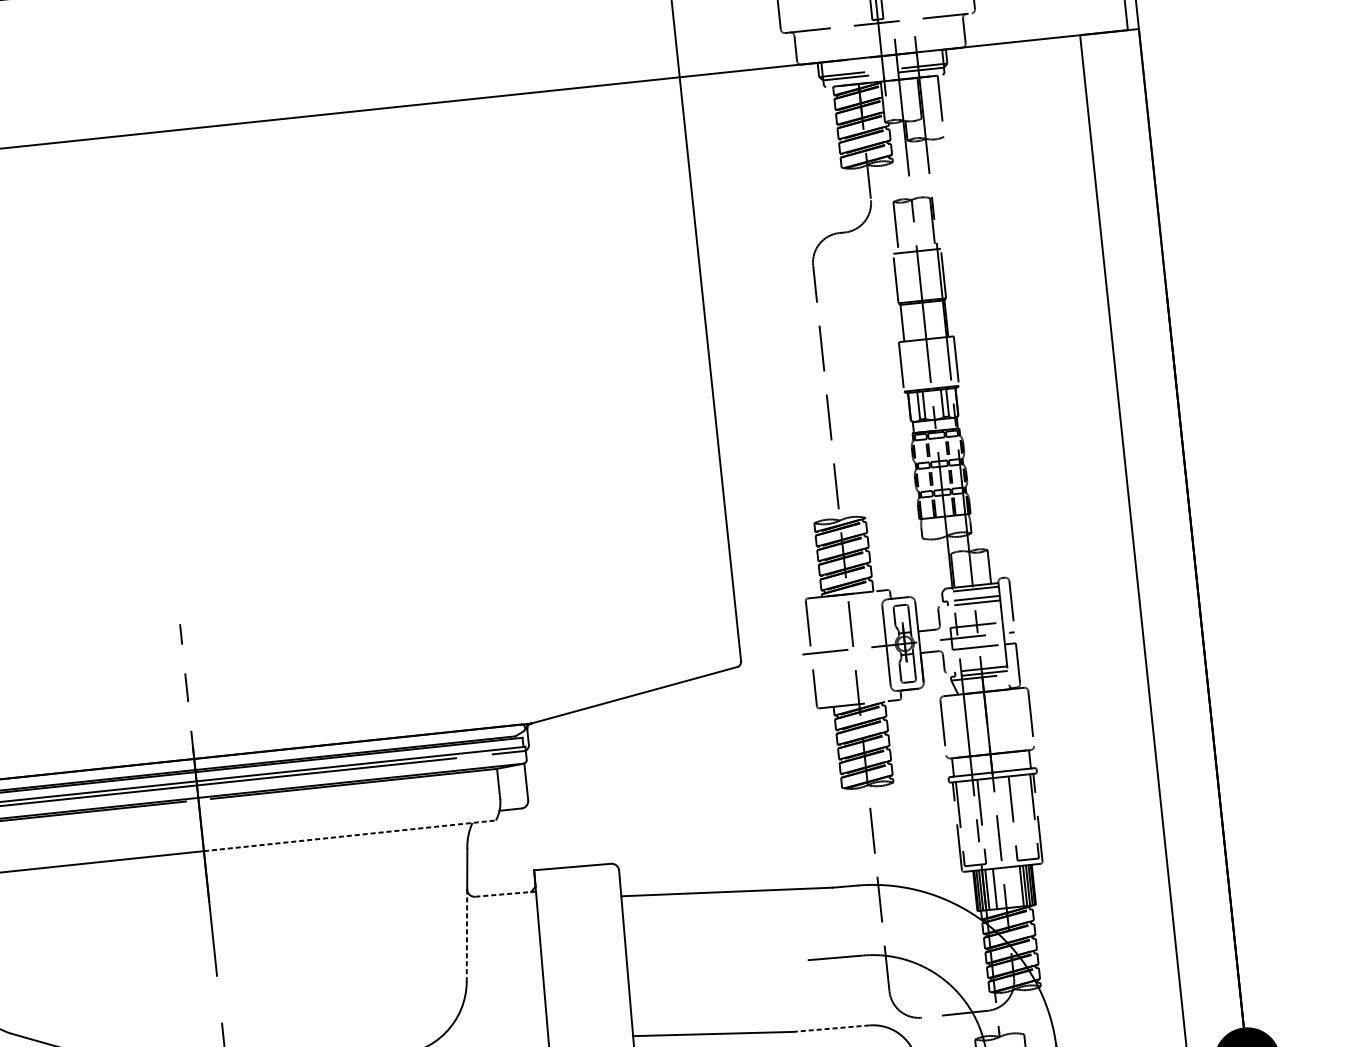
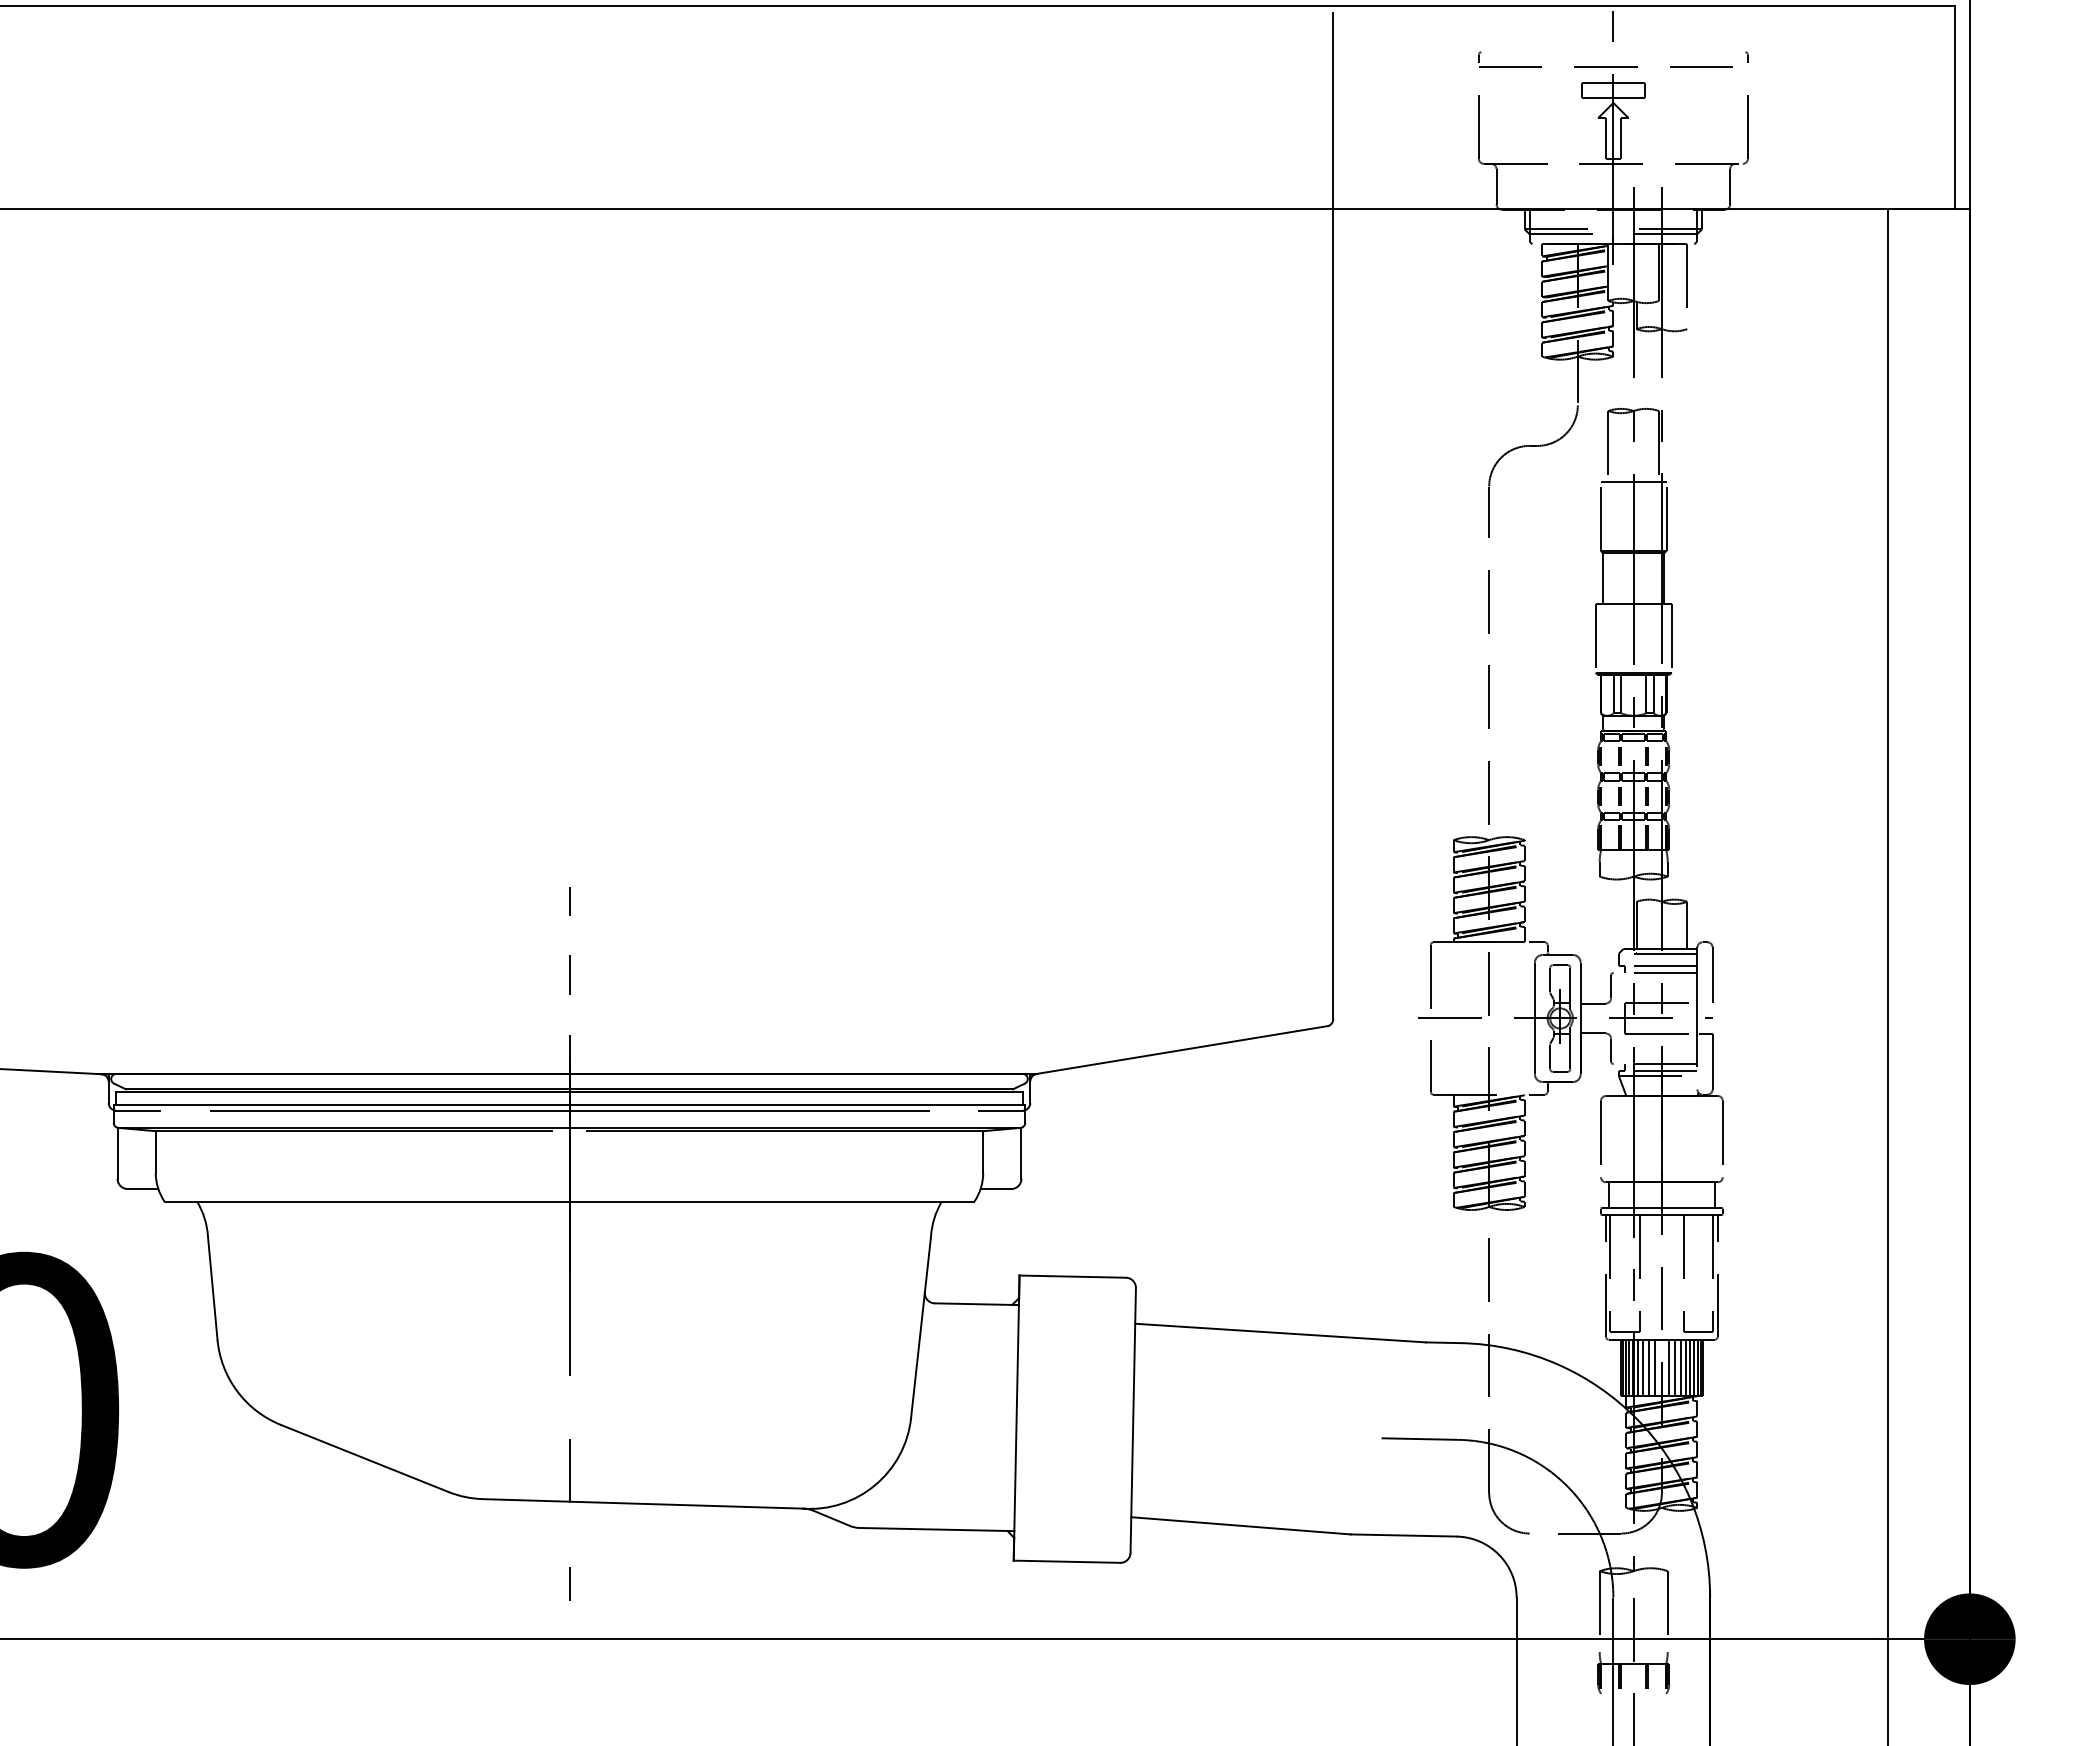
line: (350, 835) -> (772, 1201), dashed -> solid
line: (1014, 886) -> (1675, 1367), added
line: (1018, 886) -> (1680, 1367), added
line: (1009, 887) -> (1668, 1367), added
line: (999, 888) -> (1654, 1367), added
line: (991, 889) -> (1643, 1367), added
line: (505, 894) -> (976, 1304), dashed -> solid
line: (466, 935) -> (917, 1355), dashed -> solid
line: (830, 1028) -> (1403, 1535), dashed -> solid

